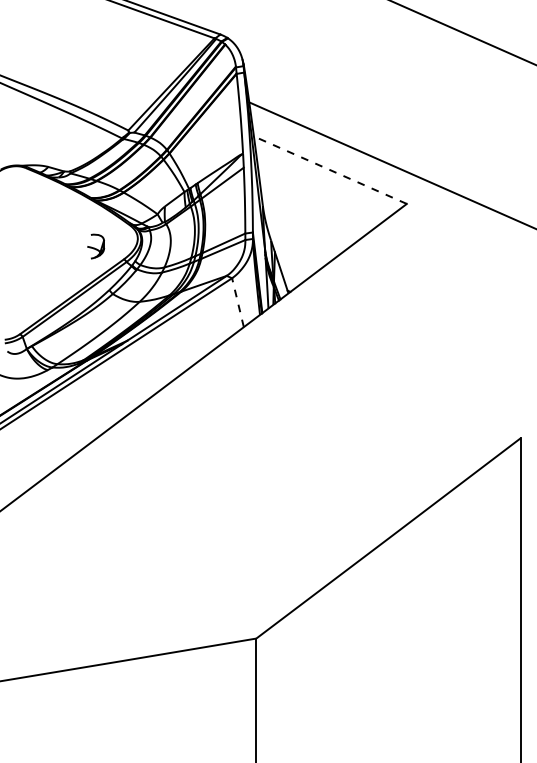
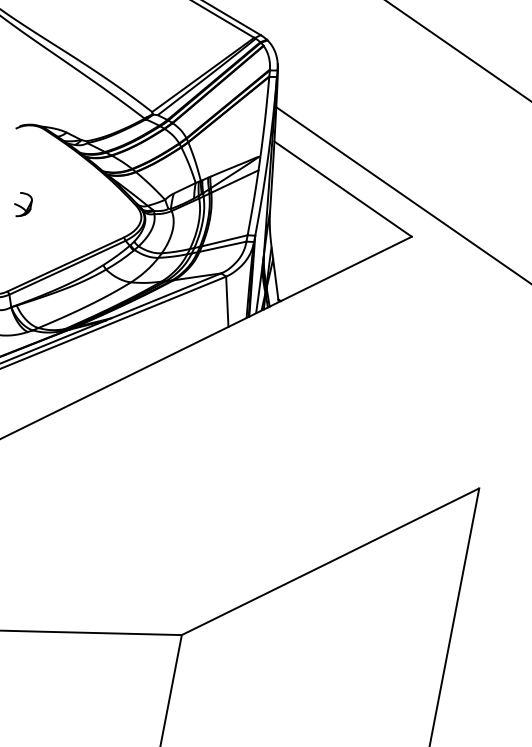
line: (330, 170) -> (343, 189), dashed -> solid
part: (96, 246) -> (23, 205), moved
line: (237, 302) -> (226, 301), dashed -> solid

